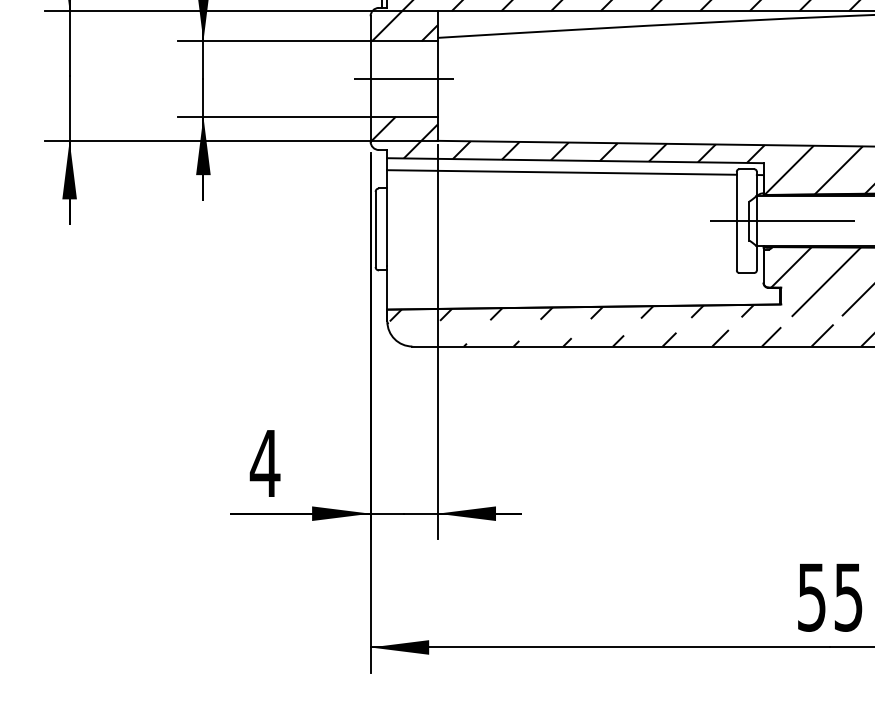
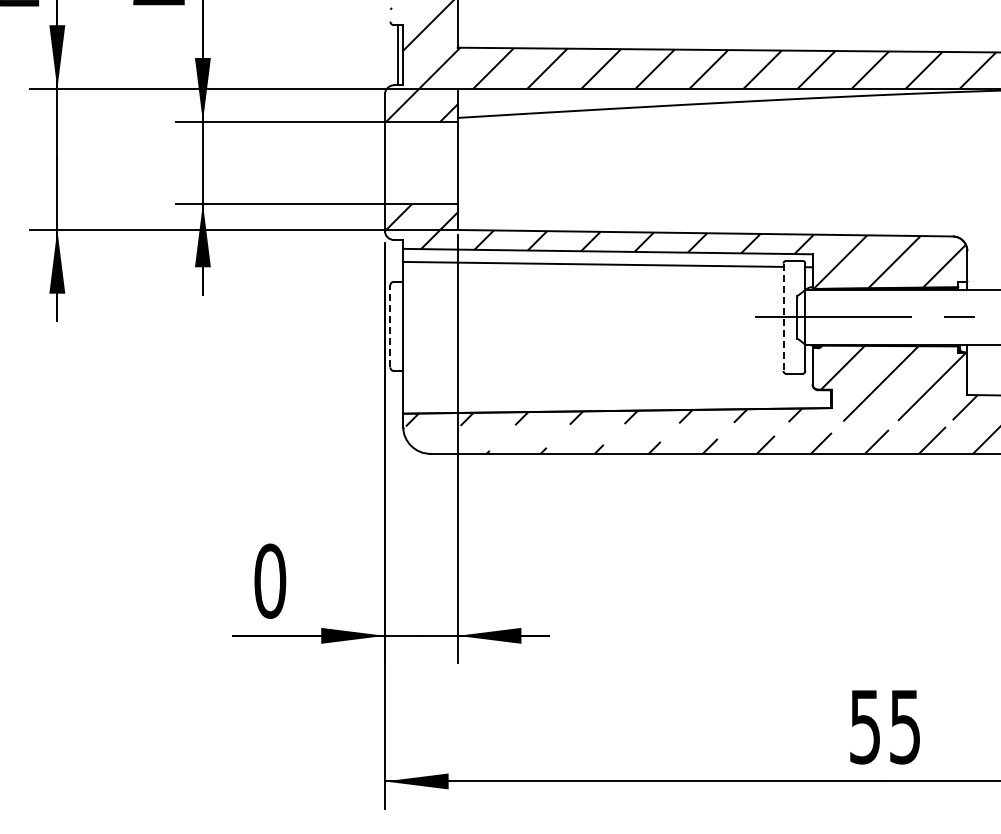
line: (403, 78) -> (420, 162), removed
line: (736, 221) -> (783, 317), solid -> dashed
line: (375, 229) -> (390, 326), solid -> dashed
text: (264, 462) -> (269, 580), 4 -> 0

